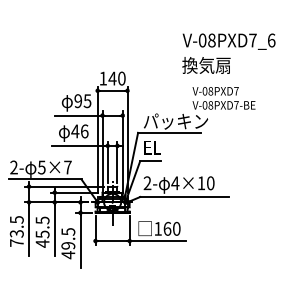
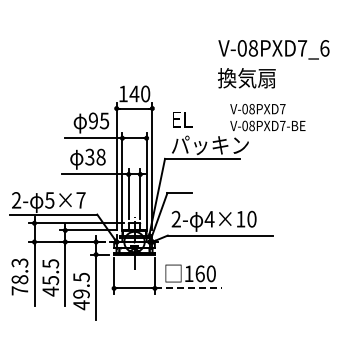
text: (79, 130) -> (94, 156), 46 -> 38
text: (152, 147) -> (182, 119), moved
text: (16, 226) -> (19, 271), 73.5 -> 78.3
line: (157, 241) -> (188, 288), solid -> dashed

